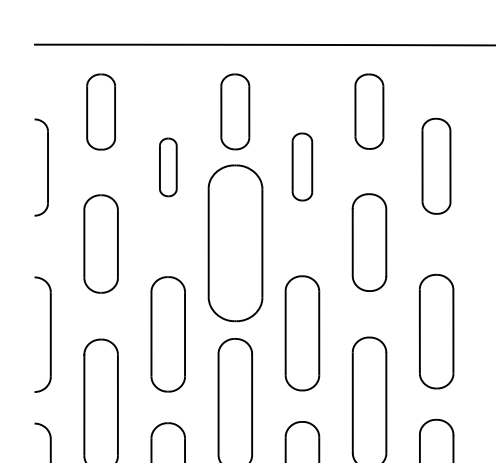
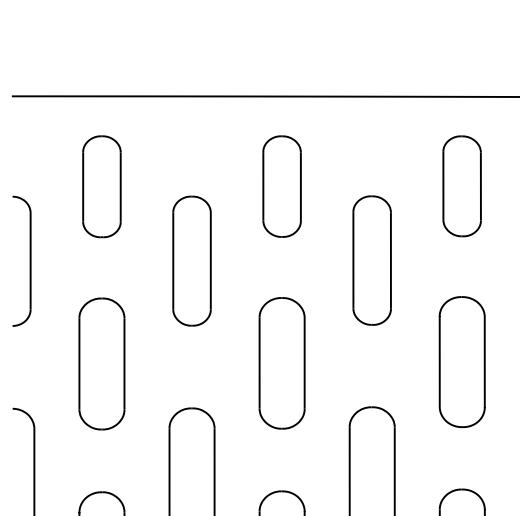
part: (302, 166) -> (372, 259), size x1.43
part: (168, 167) -> (192, 261), size x1.67
part: (234, 243) -> (280, 363), size x0.62

